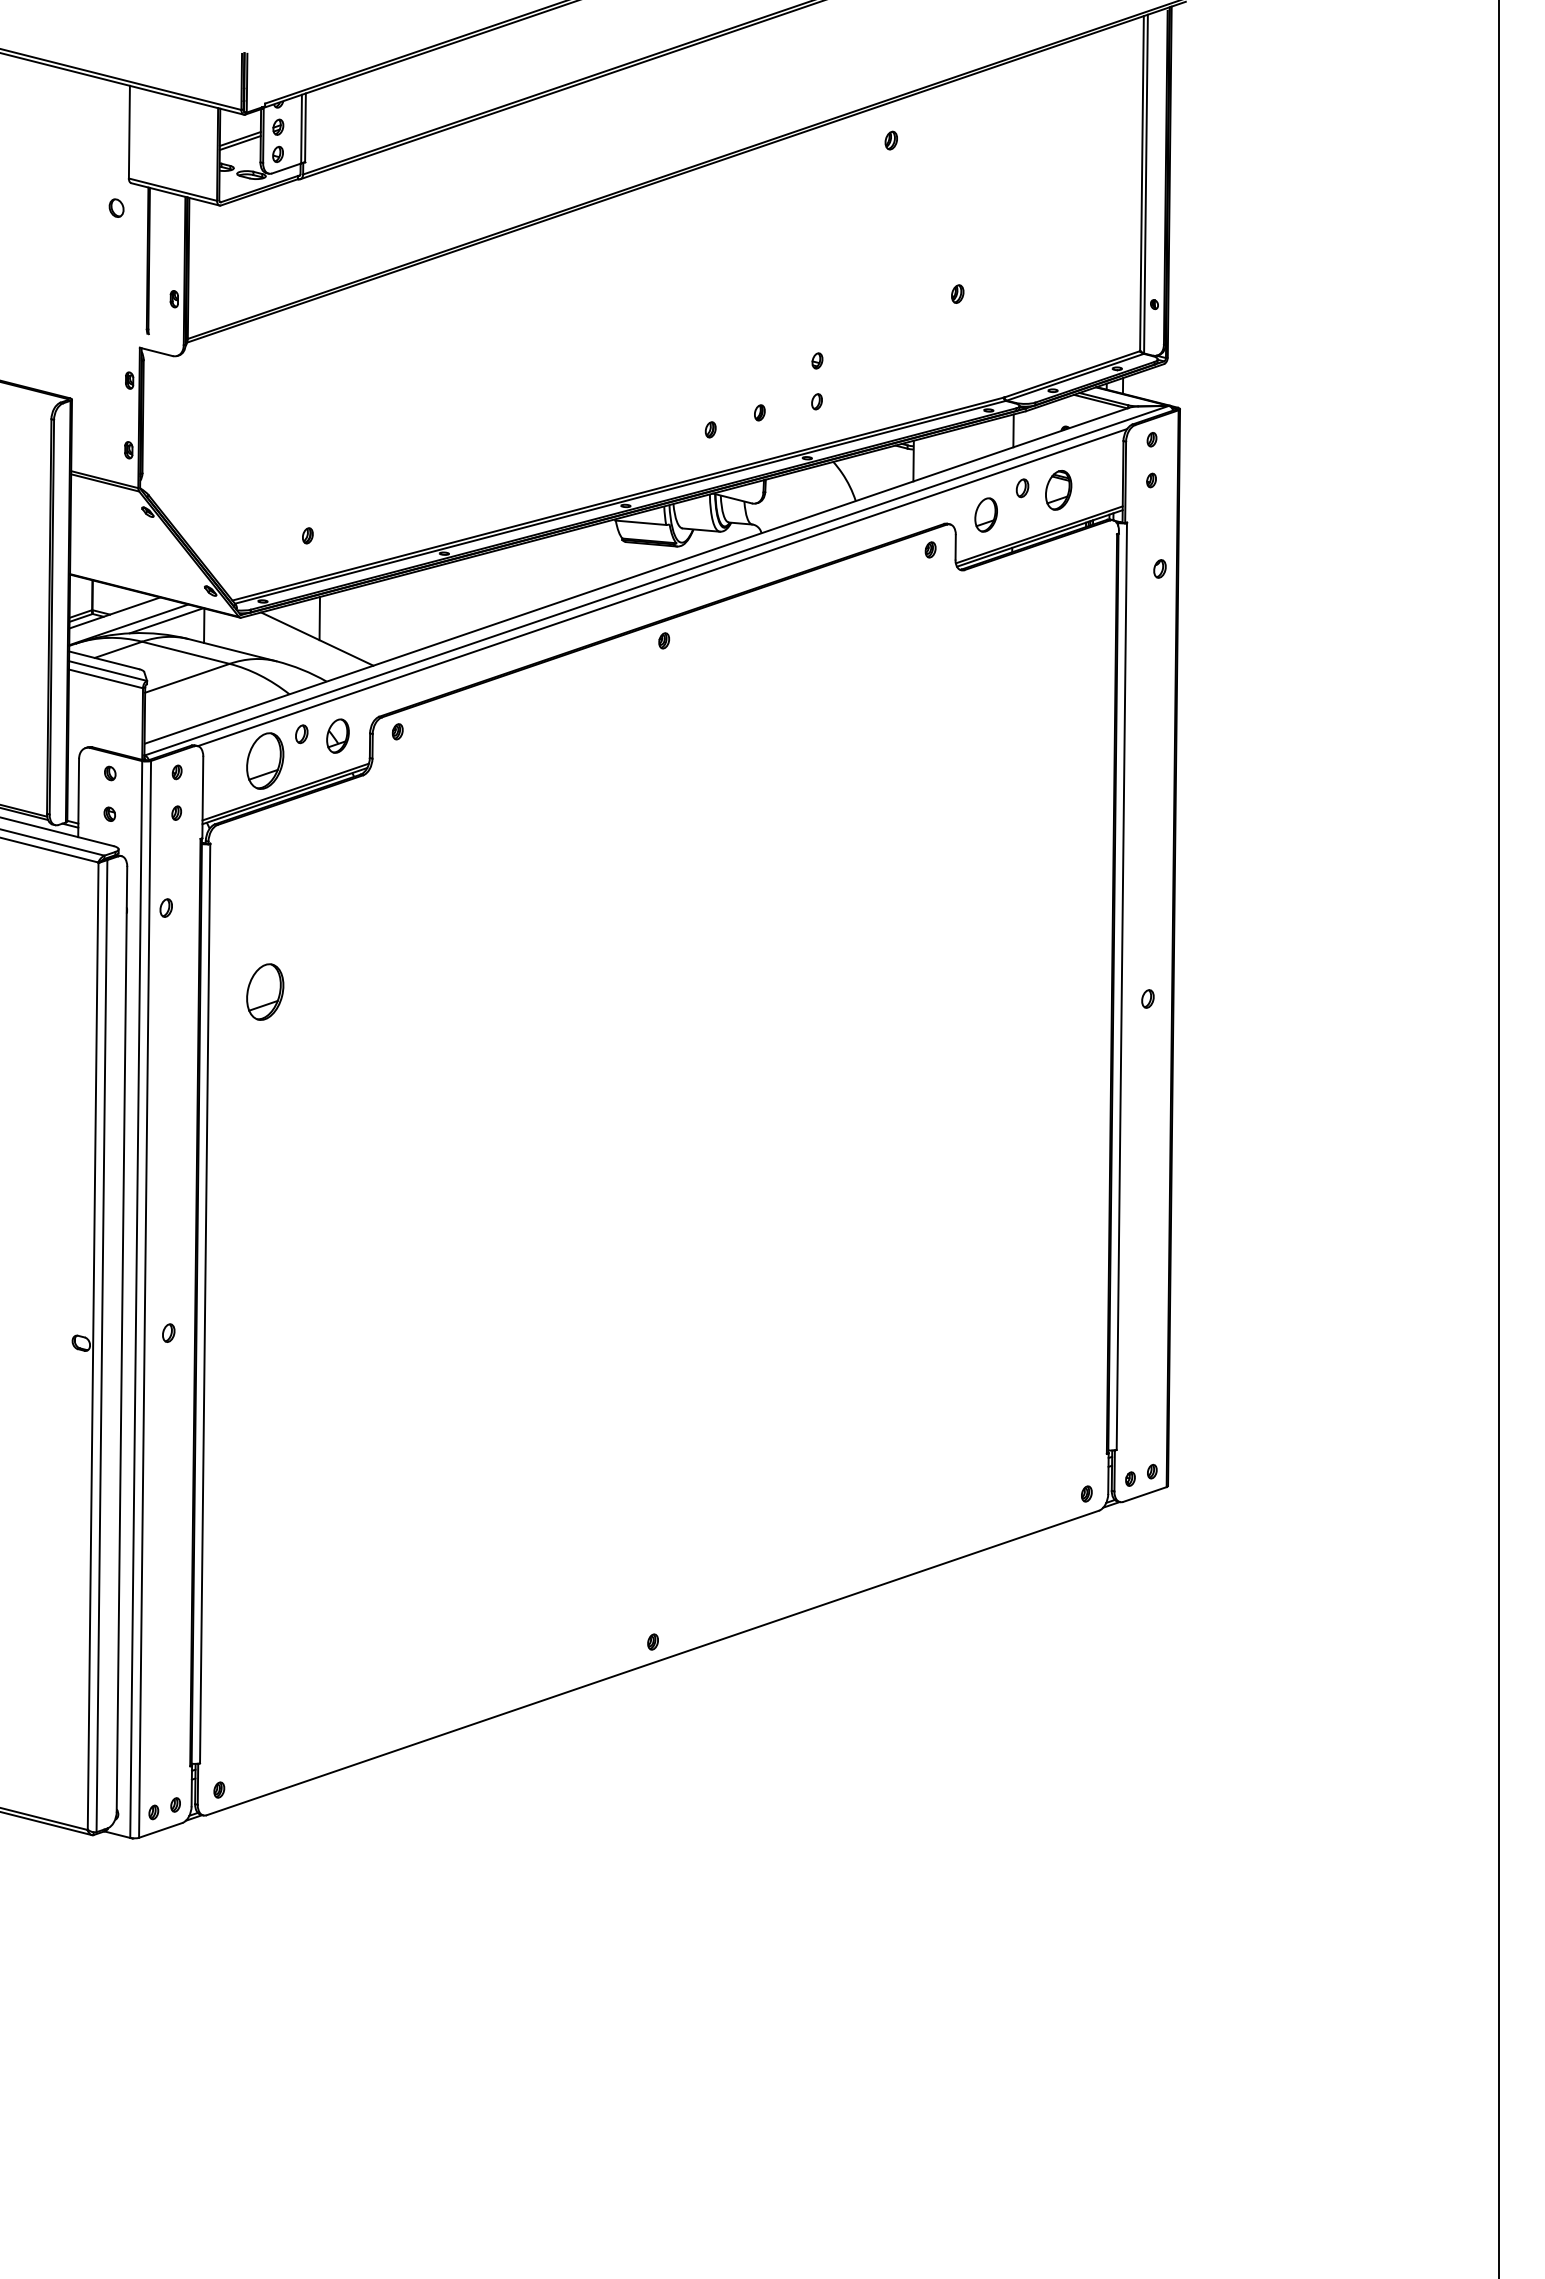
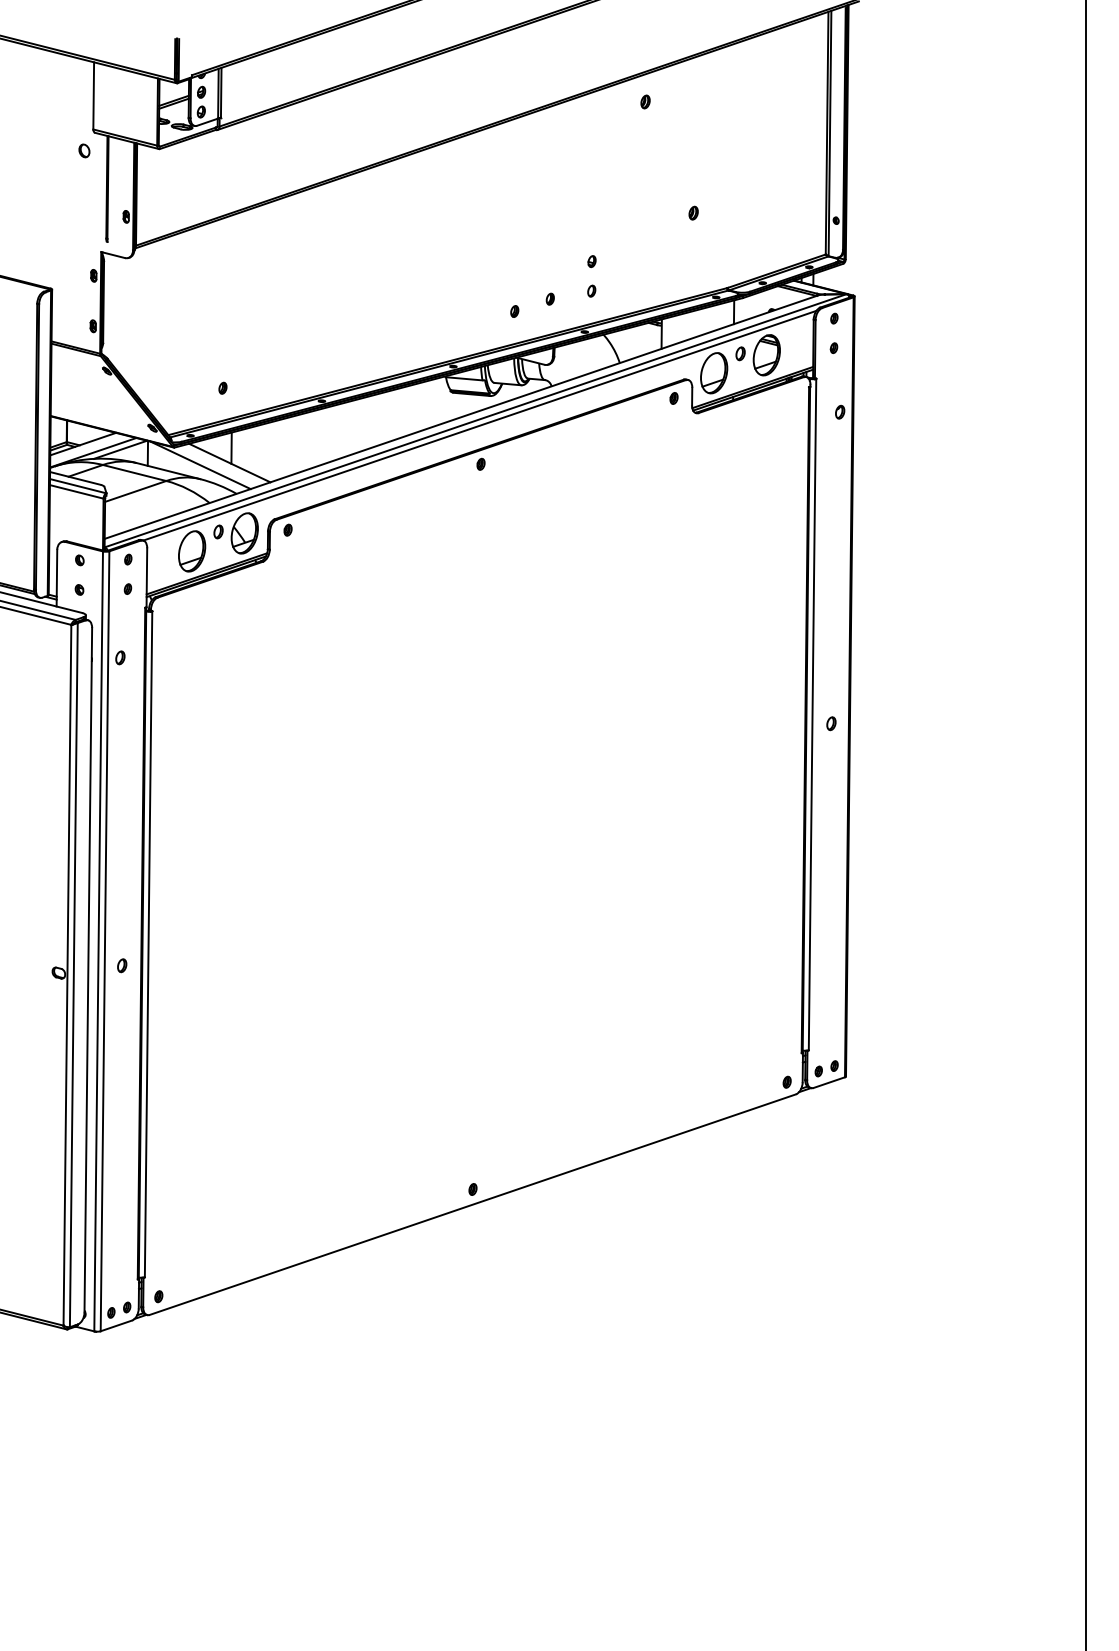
part: (1058, 490) -> (766, 355), size x1.43
part: (986, 514) -> (714, 372), size x1.67
line: (276, 642) -> (200, 465), added
part: (337, 735) -> (244, 532), size x1.67
part: (265, 991) -> (192, 718), removed

